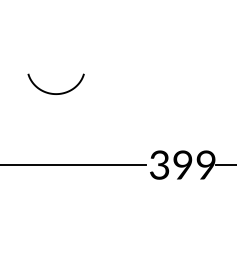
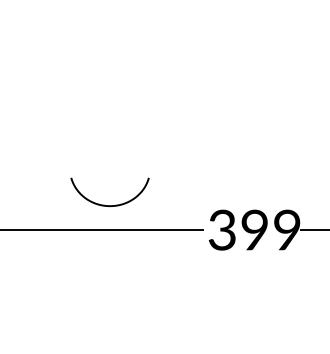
curve: (52, 92) -> (104, 204), moved

